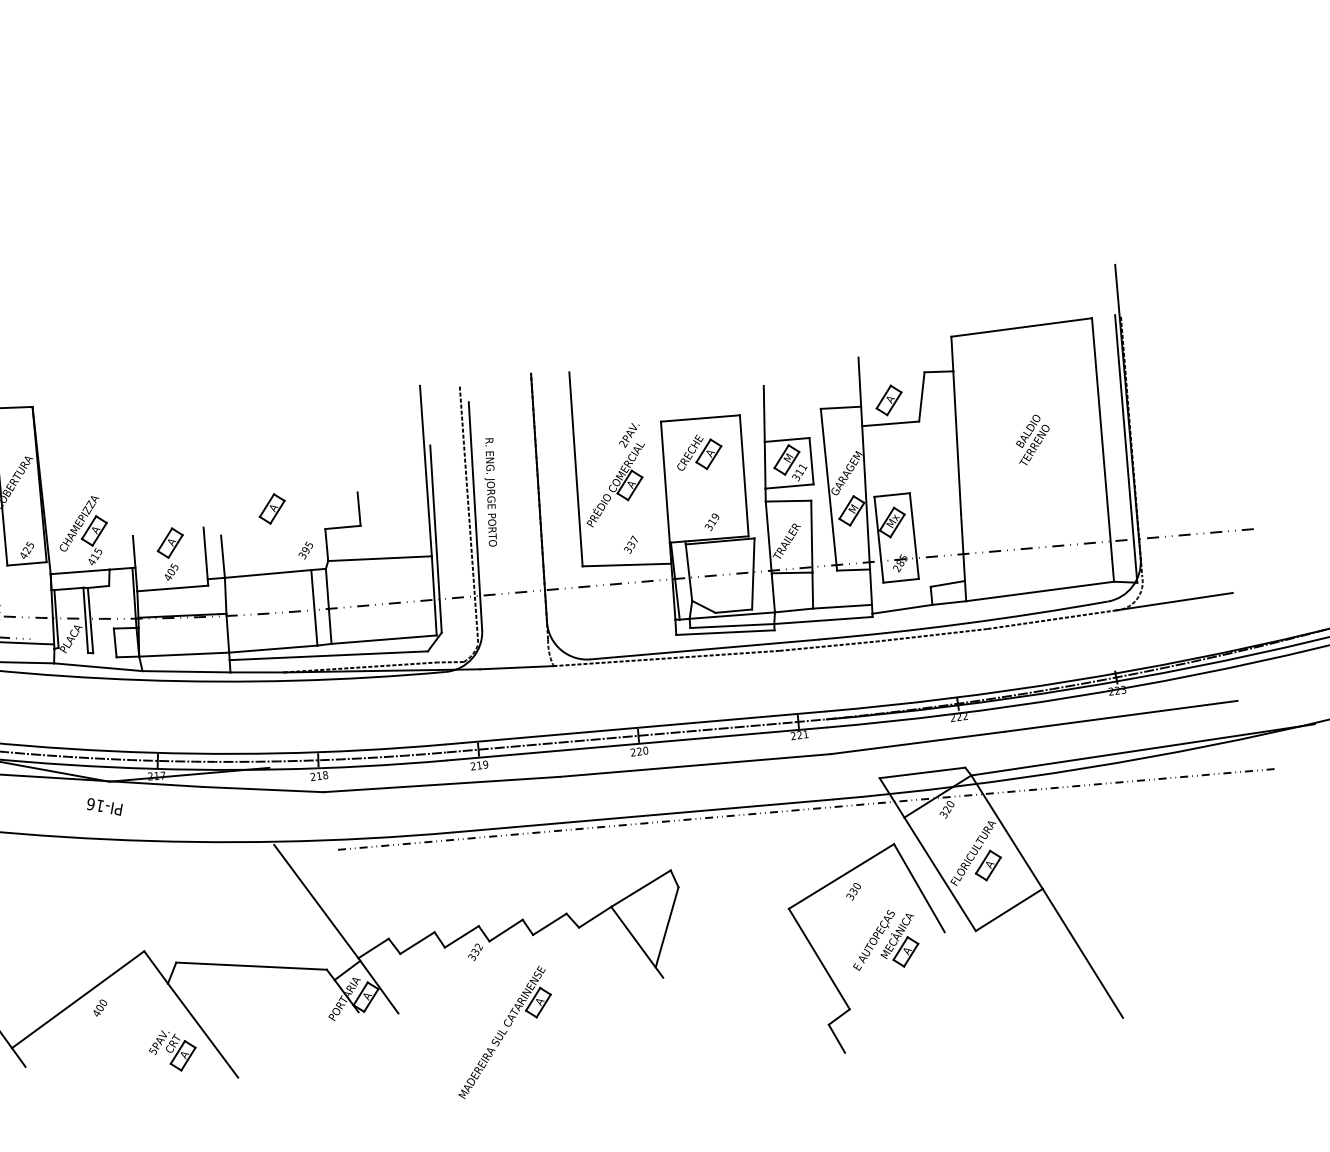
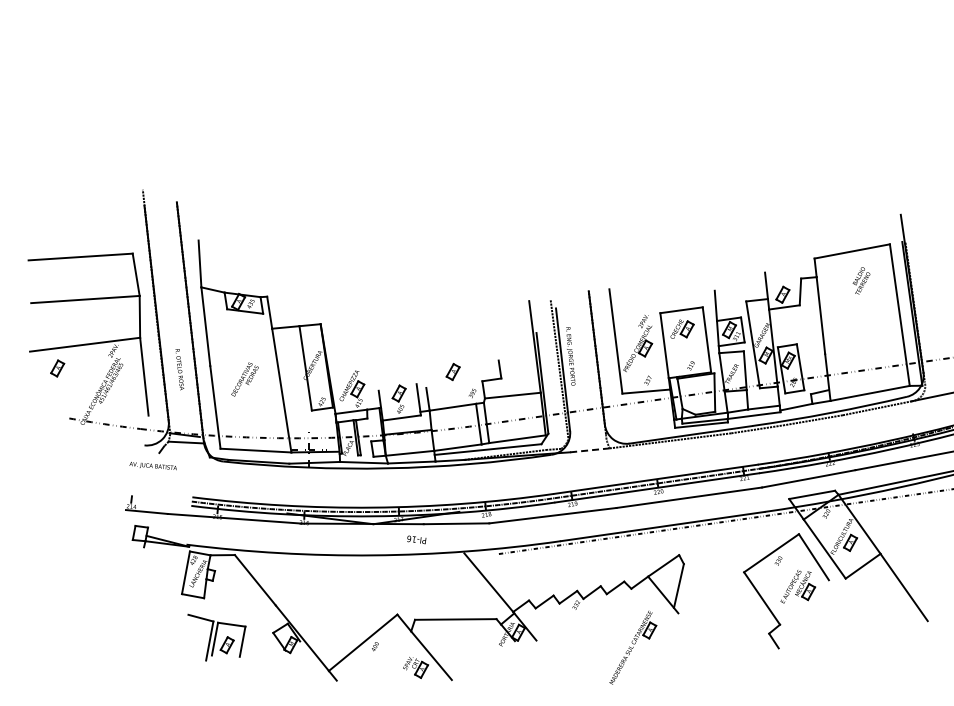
text: (1032, 439) -> (861, 280), moved
line: (515, 667) -> (589, 450), solid -> dashed
text: (104, 806) -> (416, 539), moved
part: (506, 1032) -> (633, 647), moved

